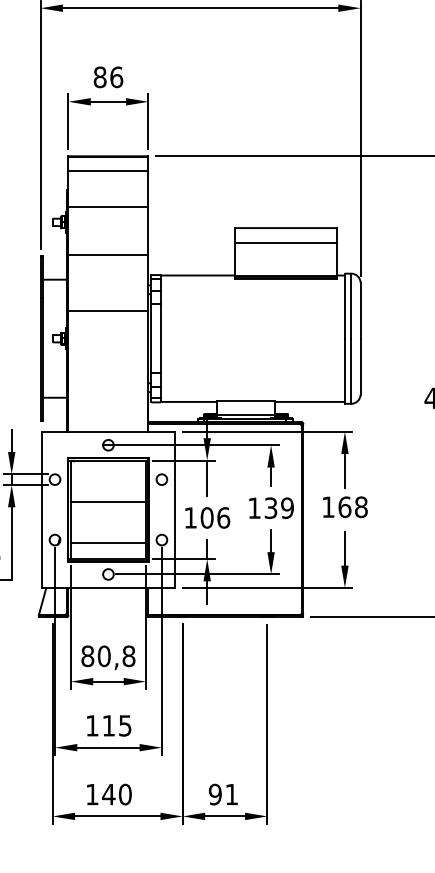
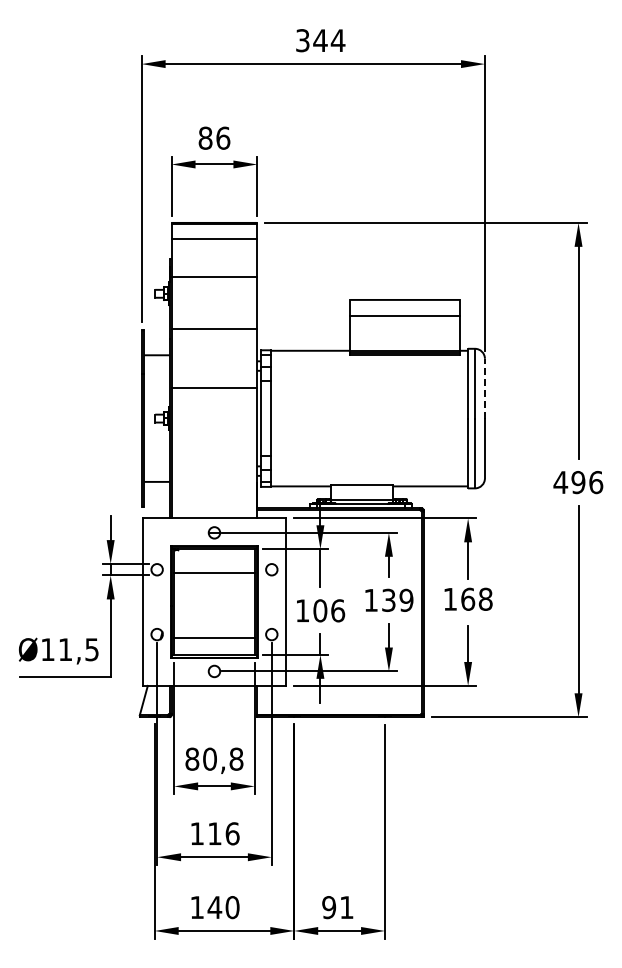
line: (360, 310) -> (484, 388), solid -> dashed
line: (108, 501) -> (214, 572), moved
text: (125, 725) -> (232, 833), 115 -> 116

